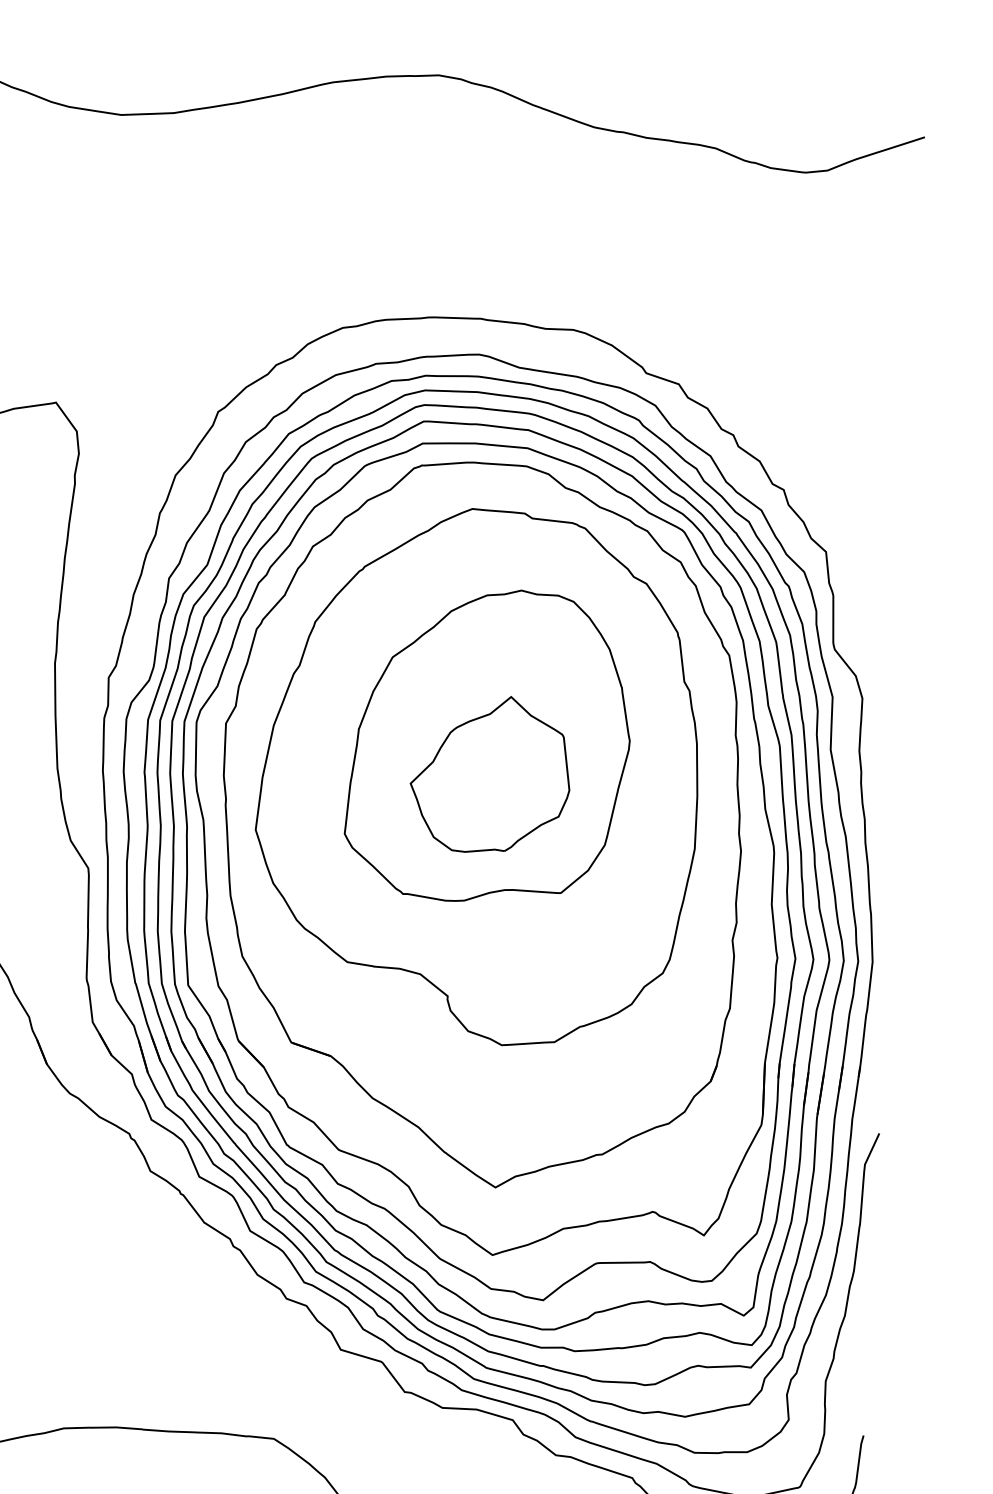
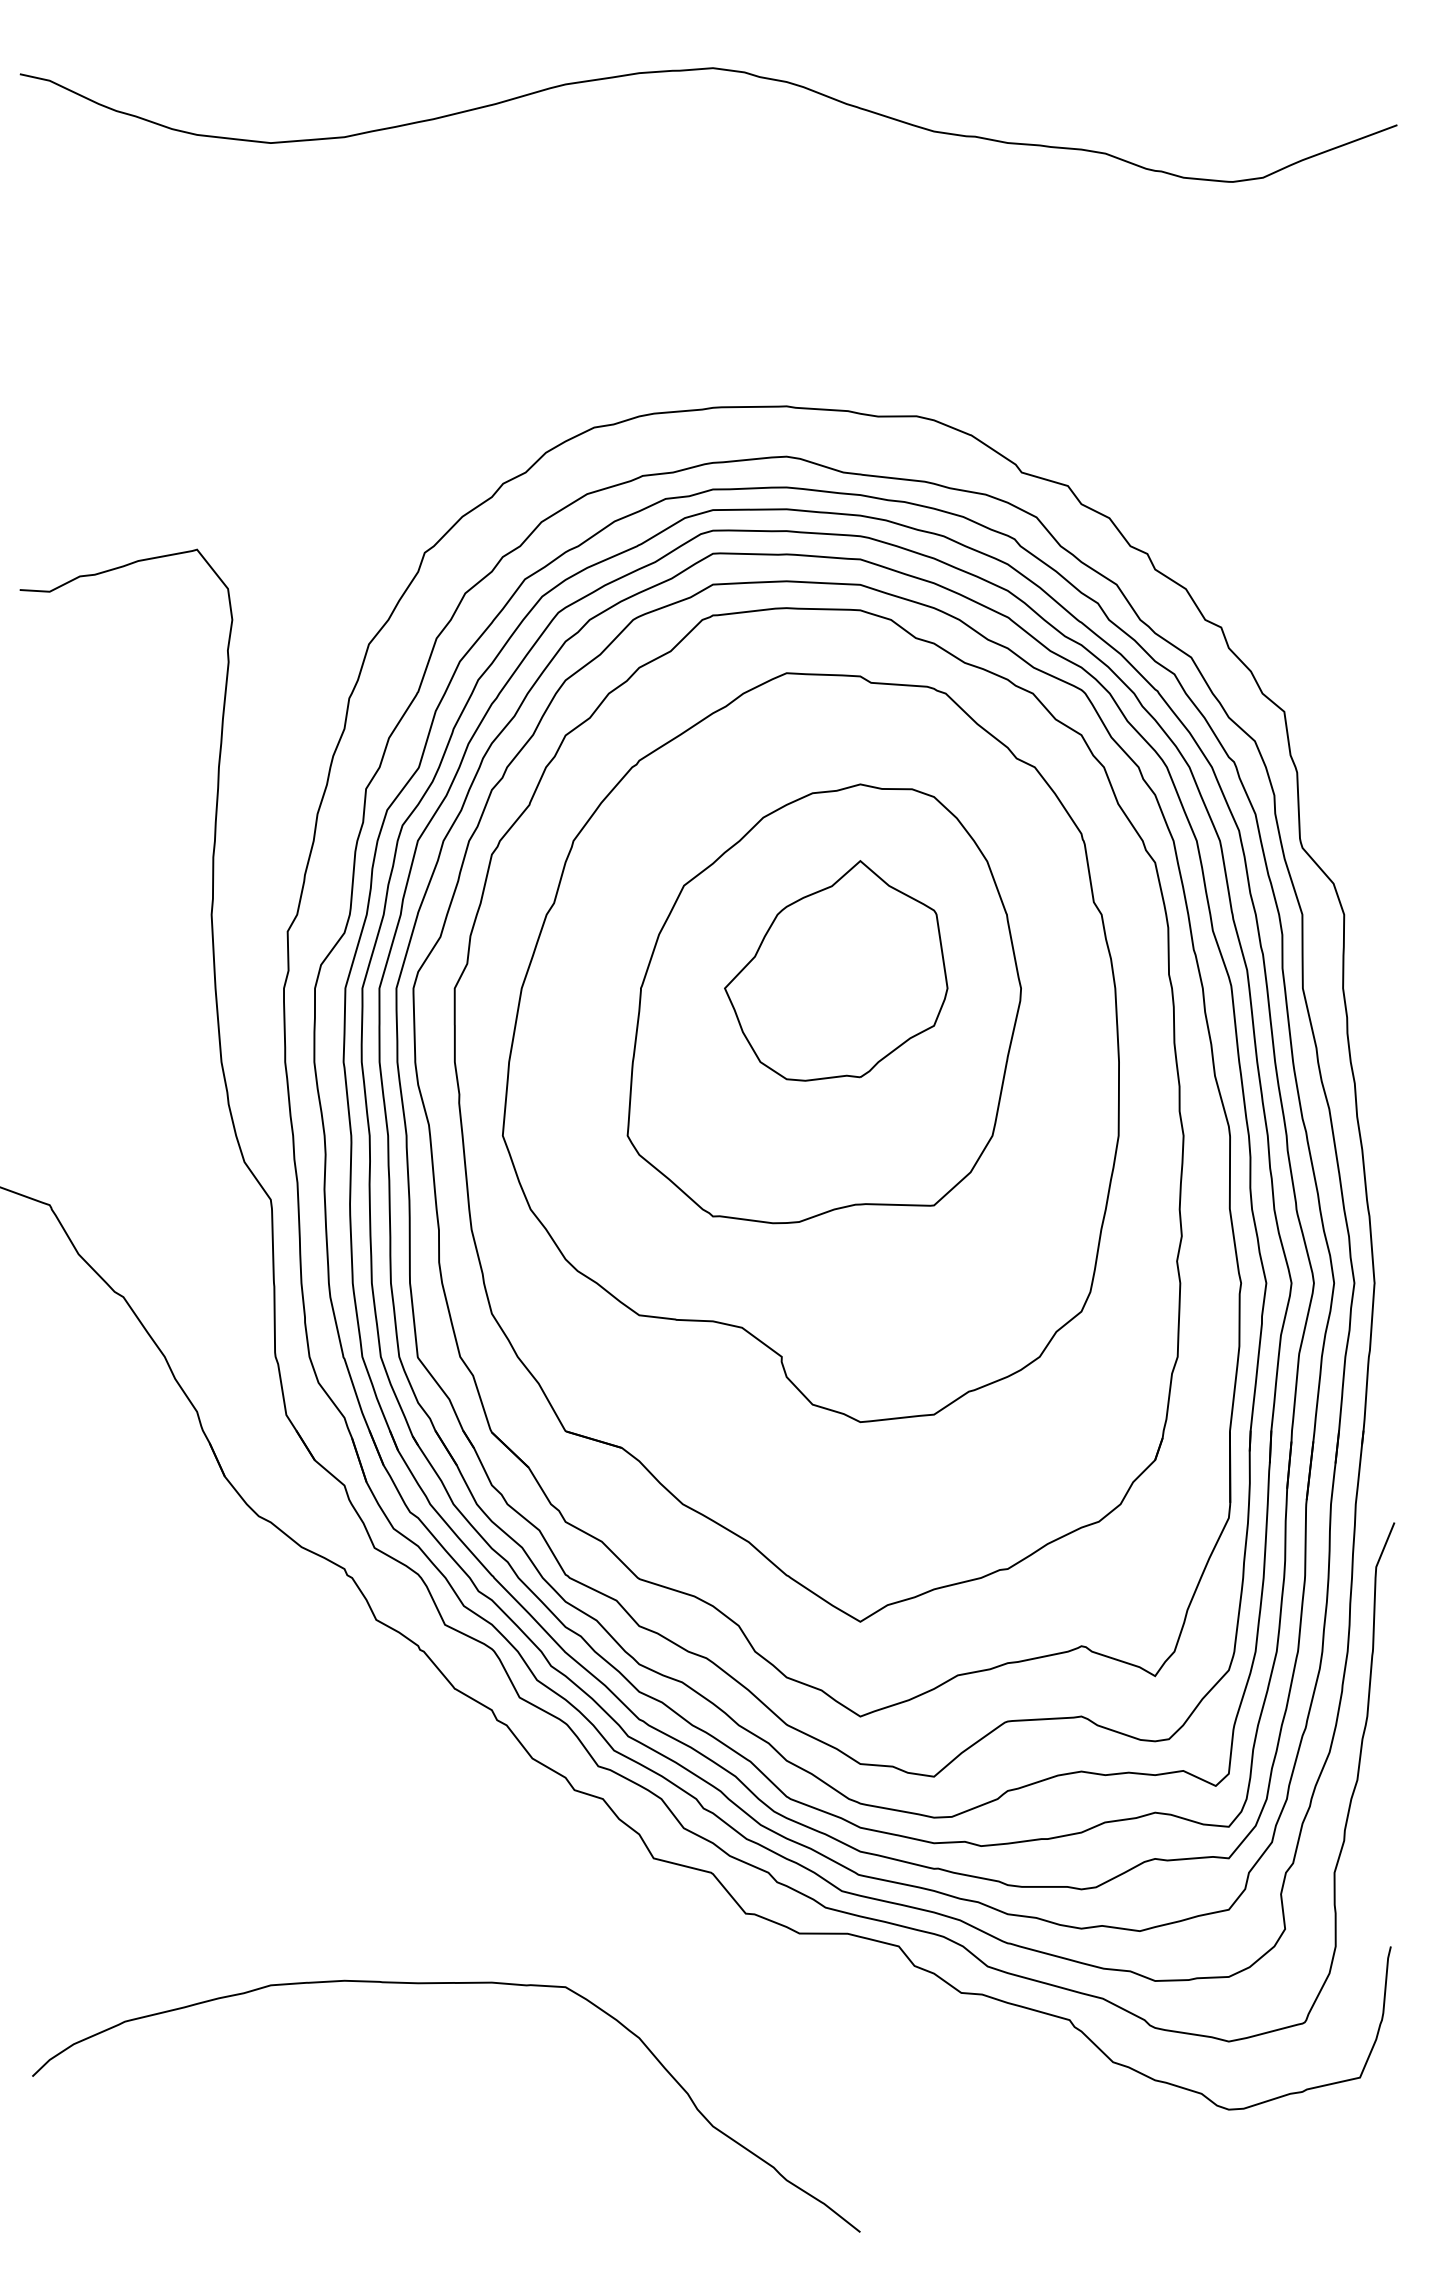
part: (490, 774) -> (836, 970), moved

